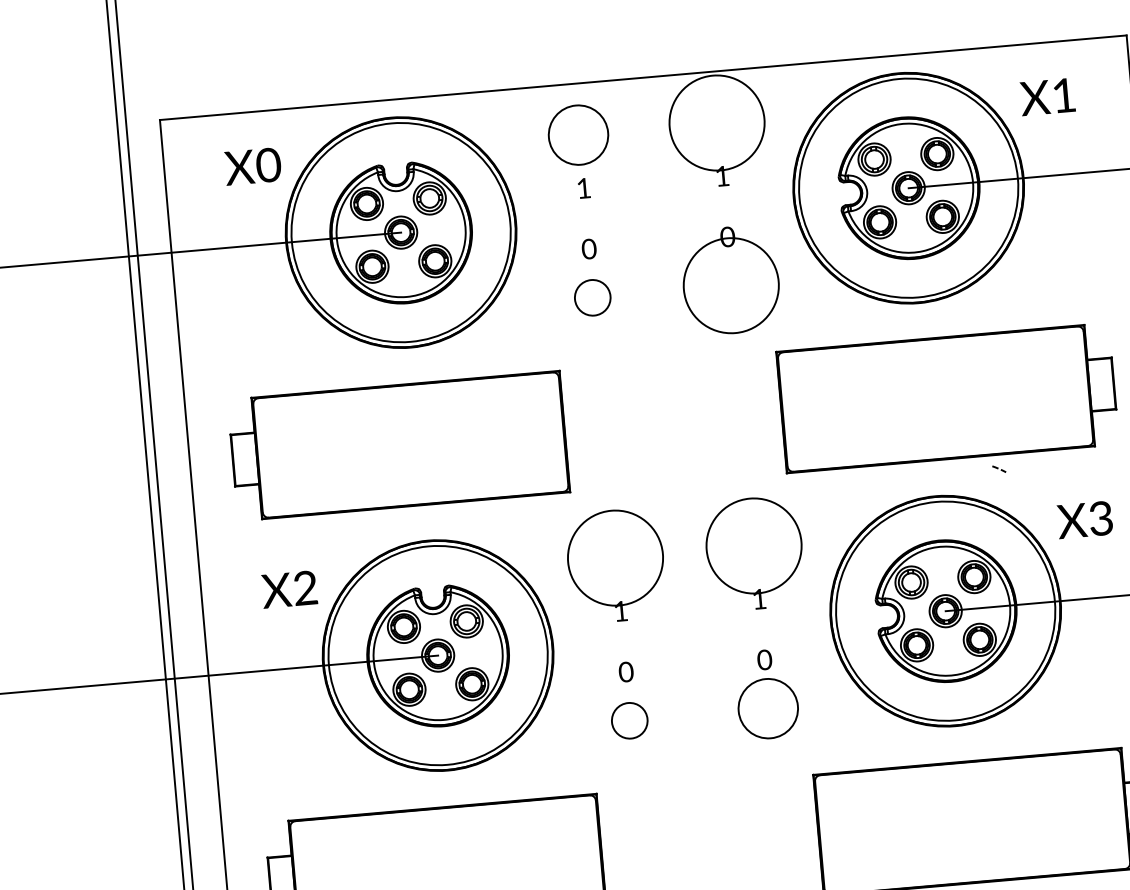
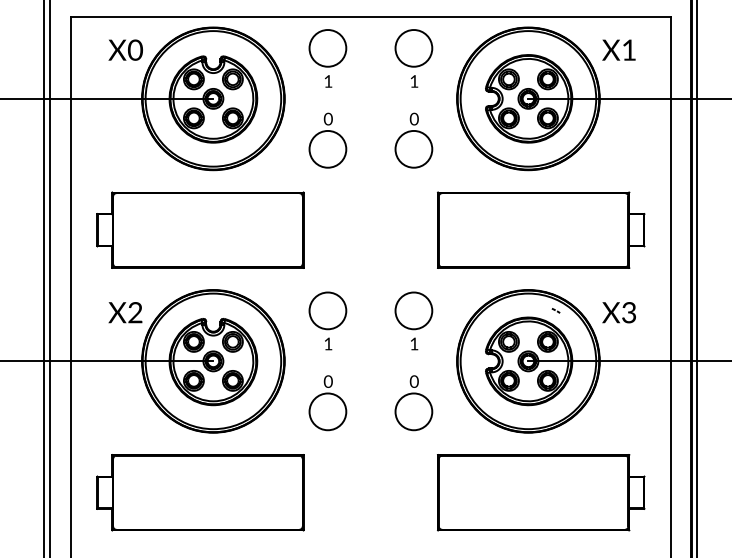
circle: (716, 123) -> (413, 48), size x0.62
circle: (730, 284) -> (413, 148), size x0.62
circle: (591, 296) -> (327, 148), size x1.67
part: (998, 468) -> (555, 310), moved
circle: (753, 545) -> (413, 310), size x0.62
circle: (614, 557) -> (327, 310), size x0.62
circle: (629, 720) -> (327, 411), size x1.67

